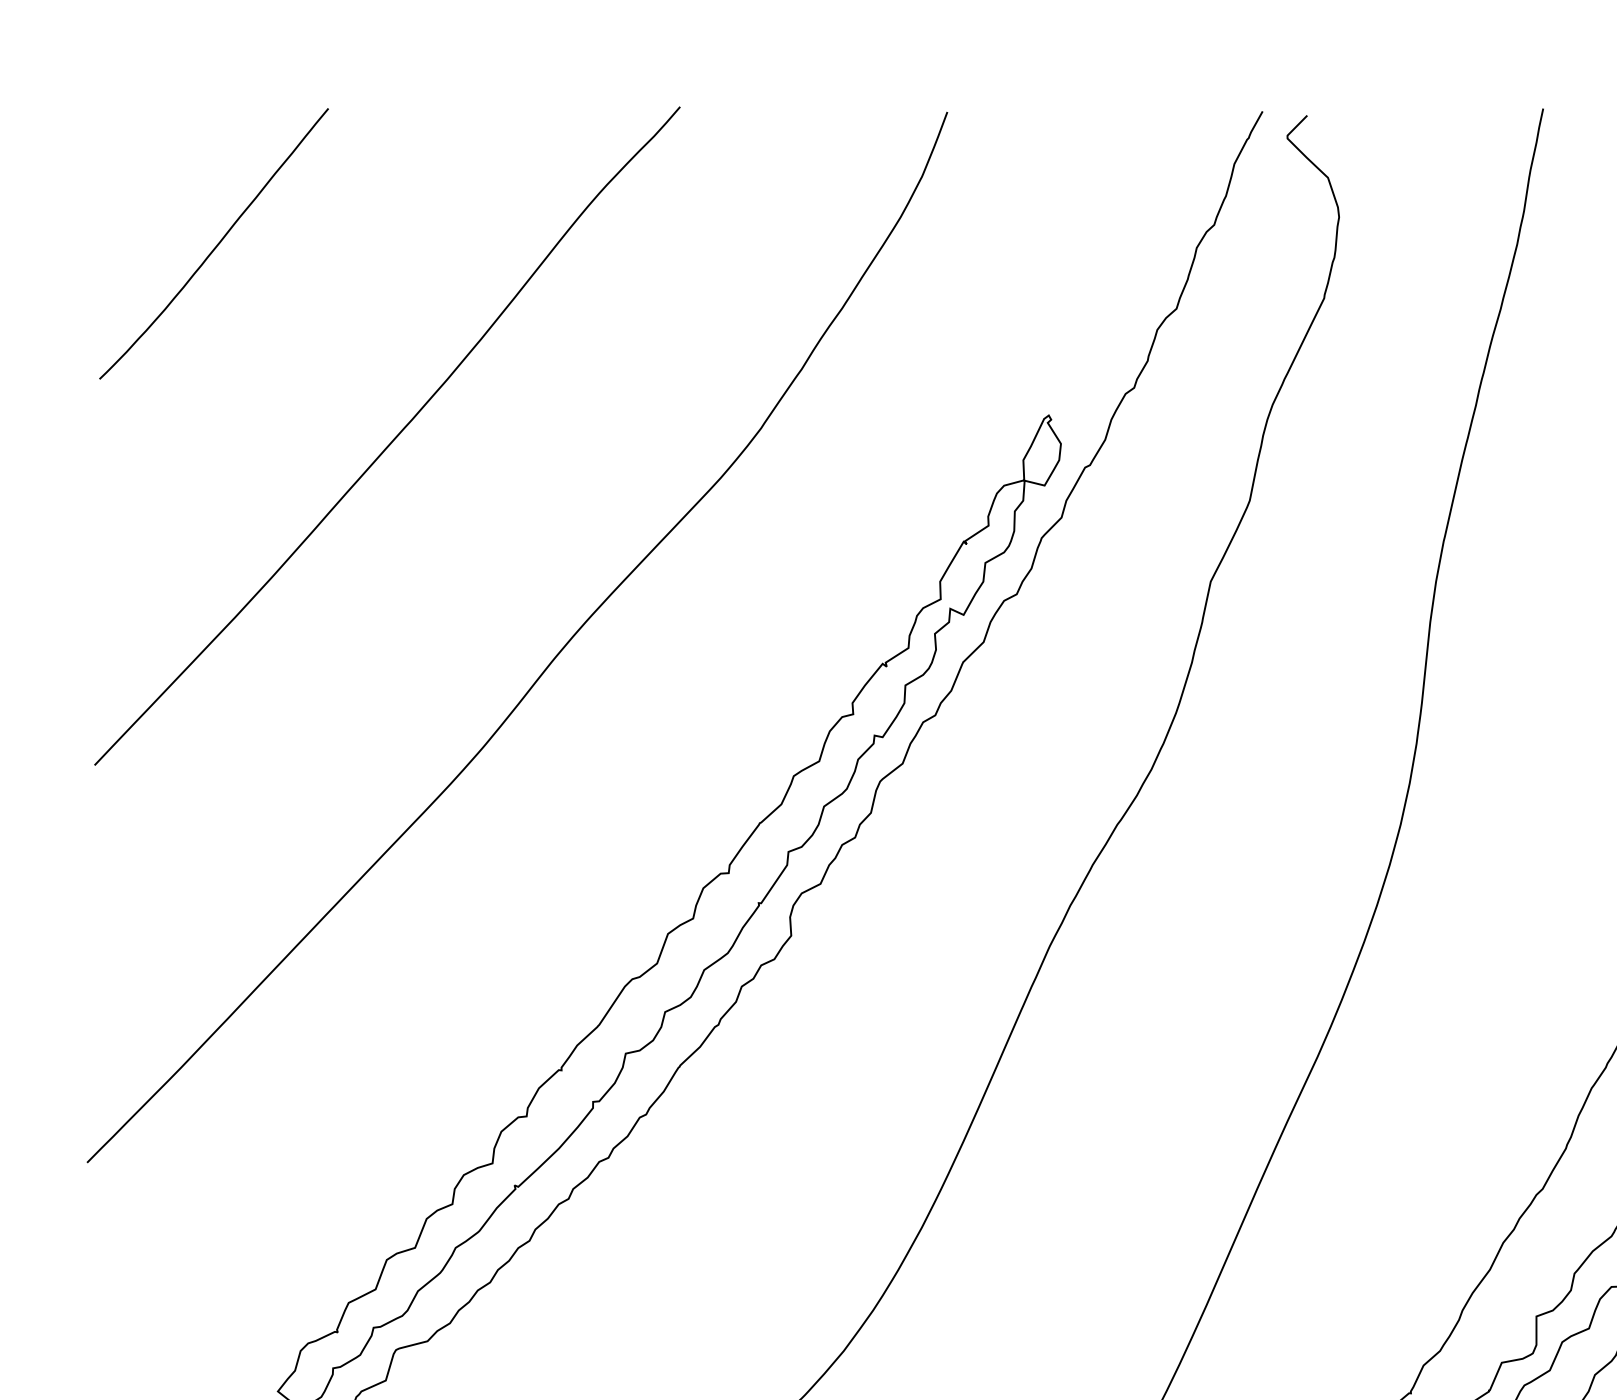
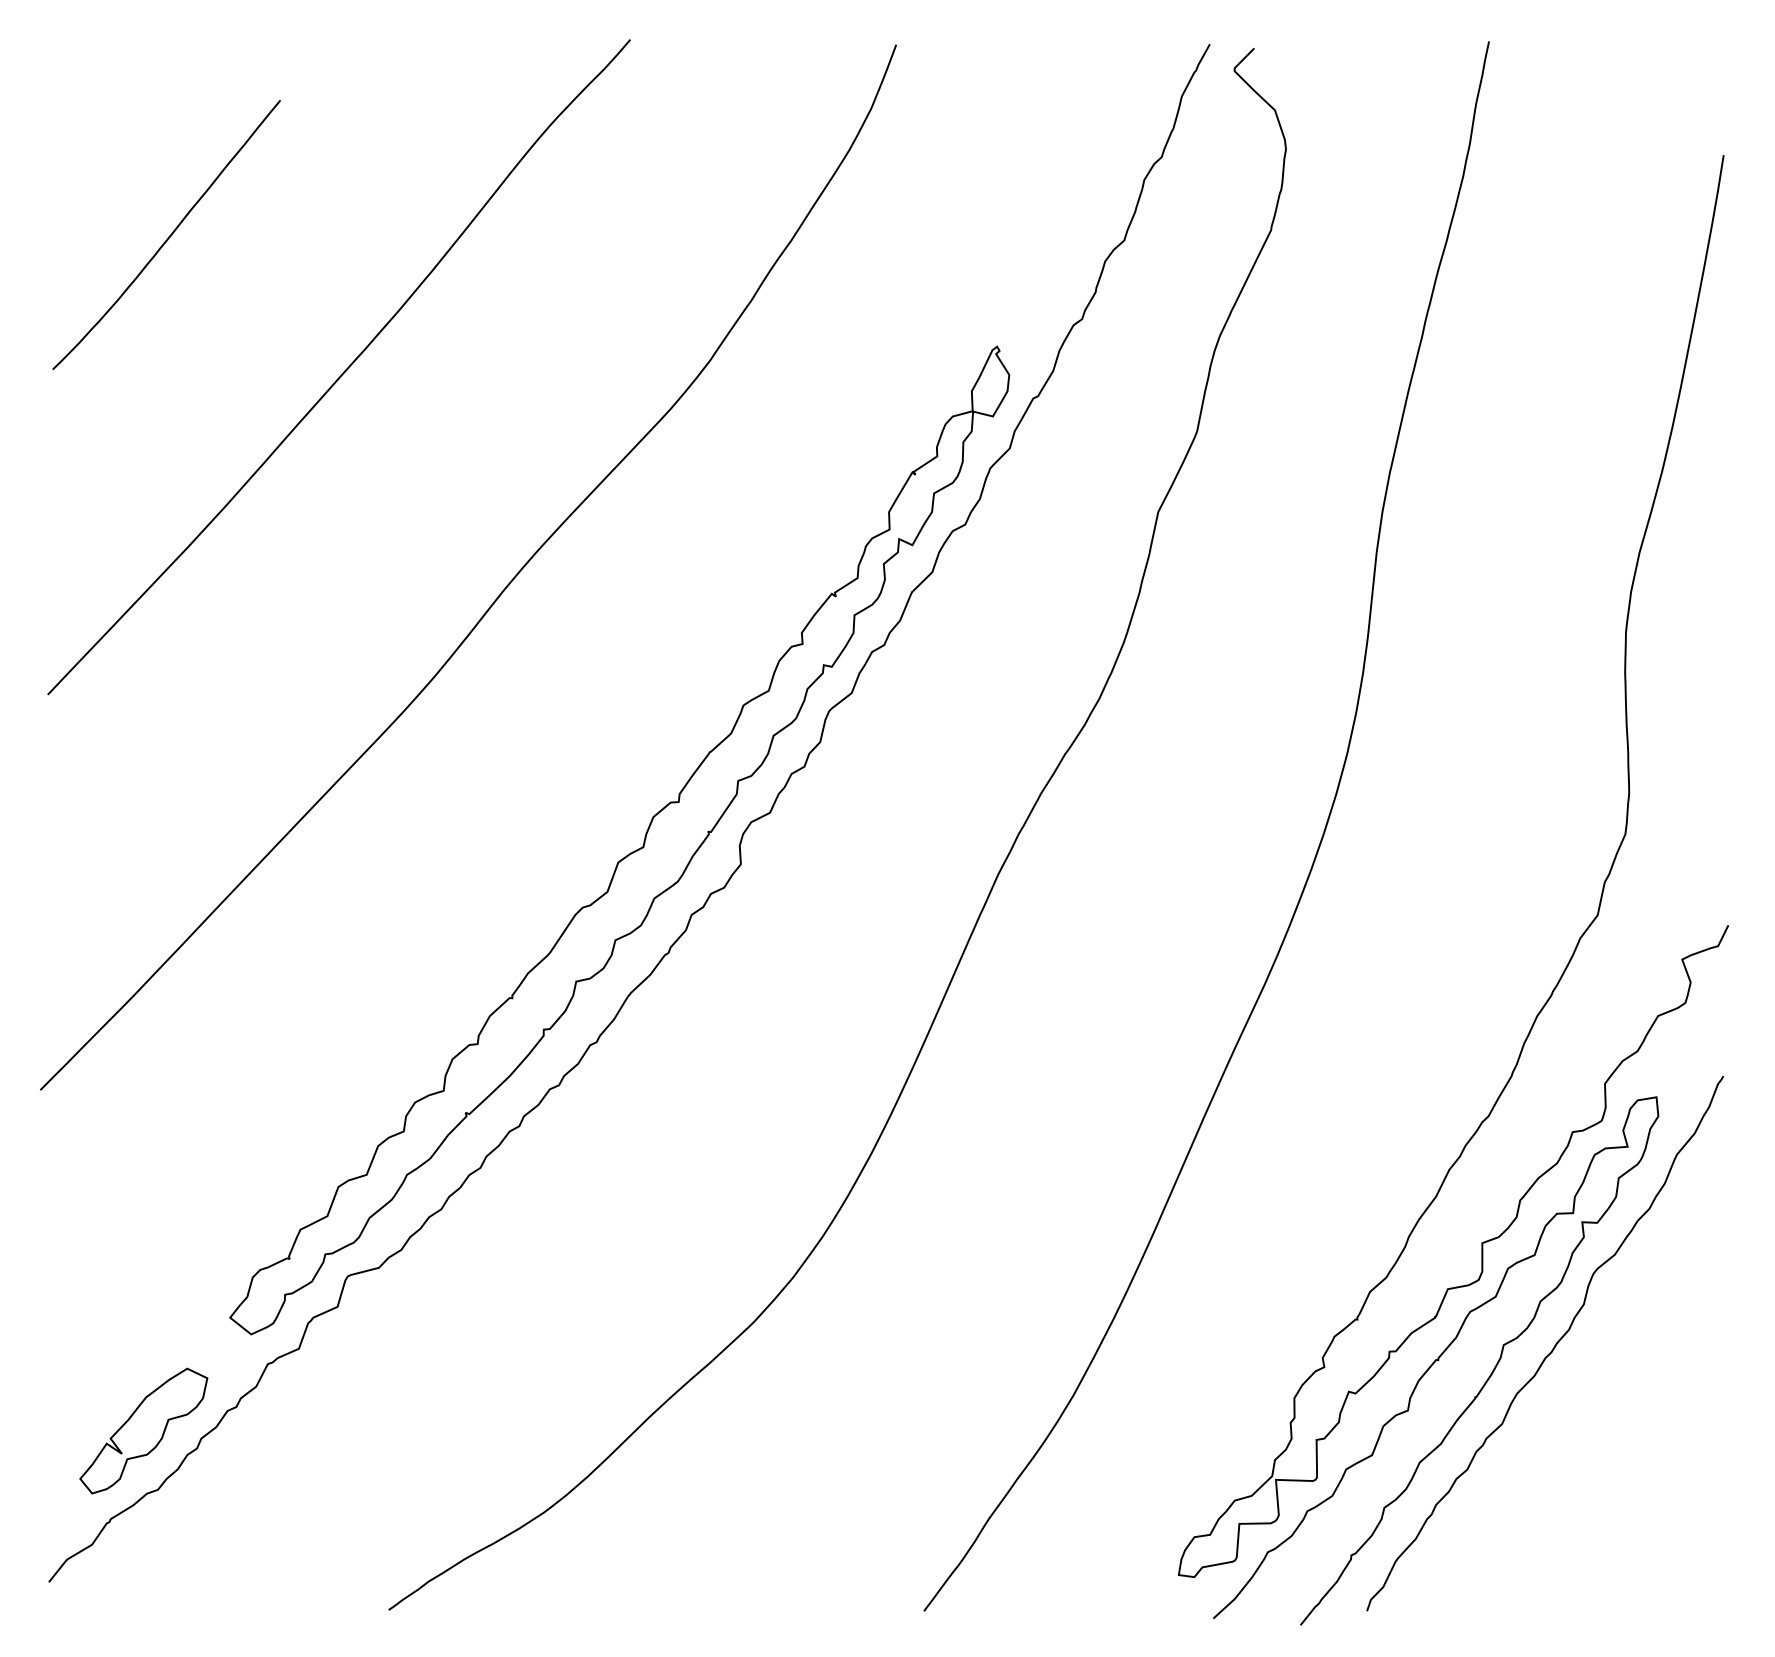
curve: (215, 245) -> (168, 236), moved

